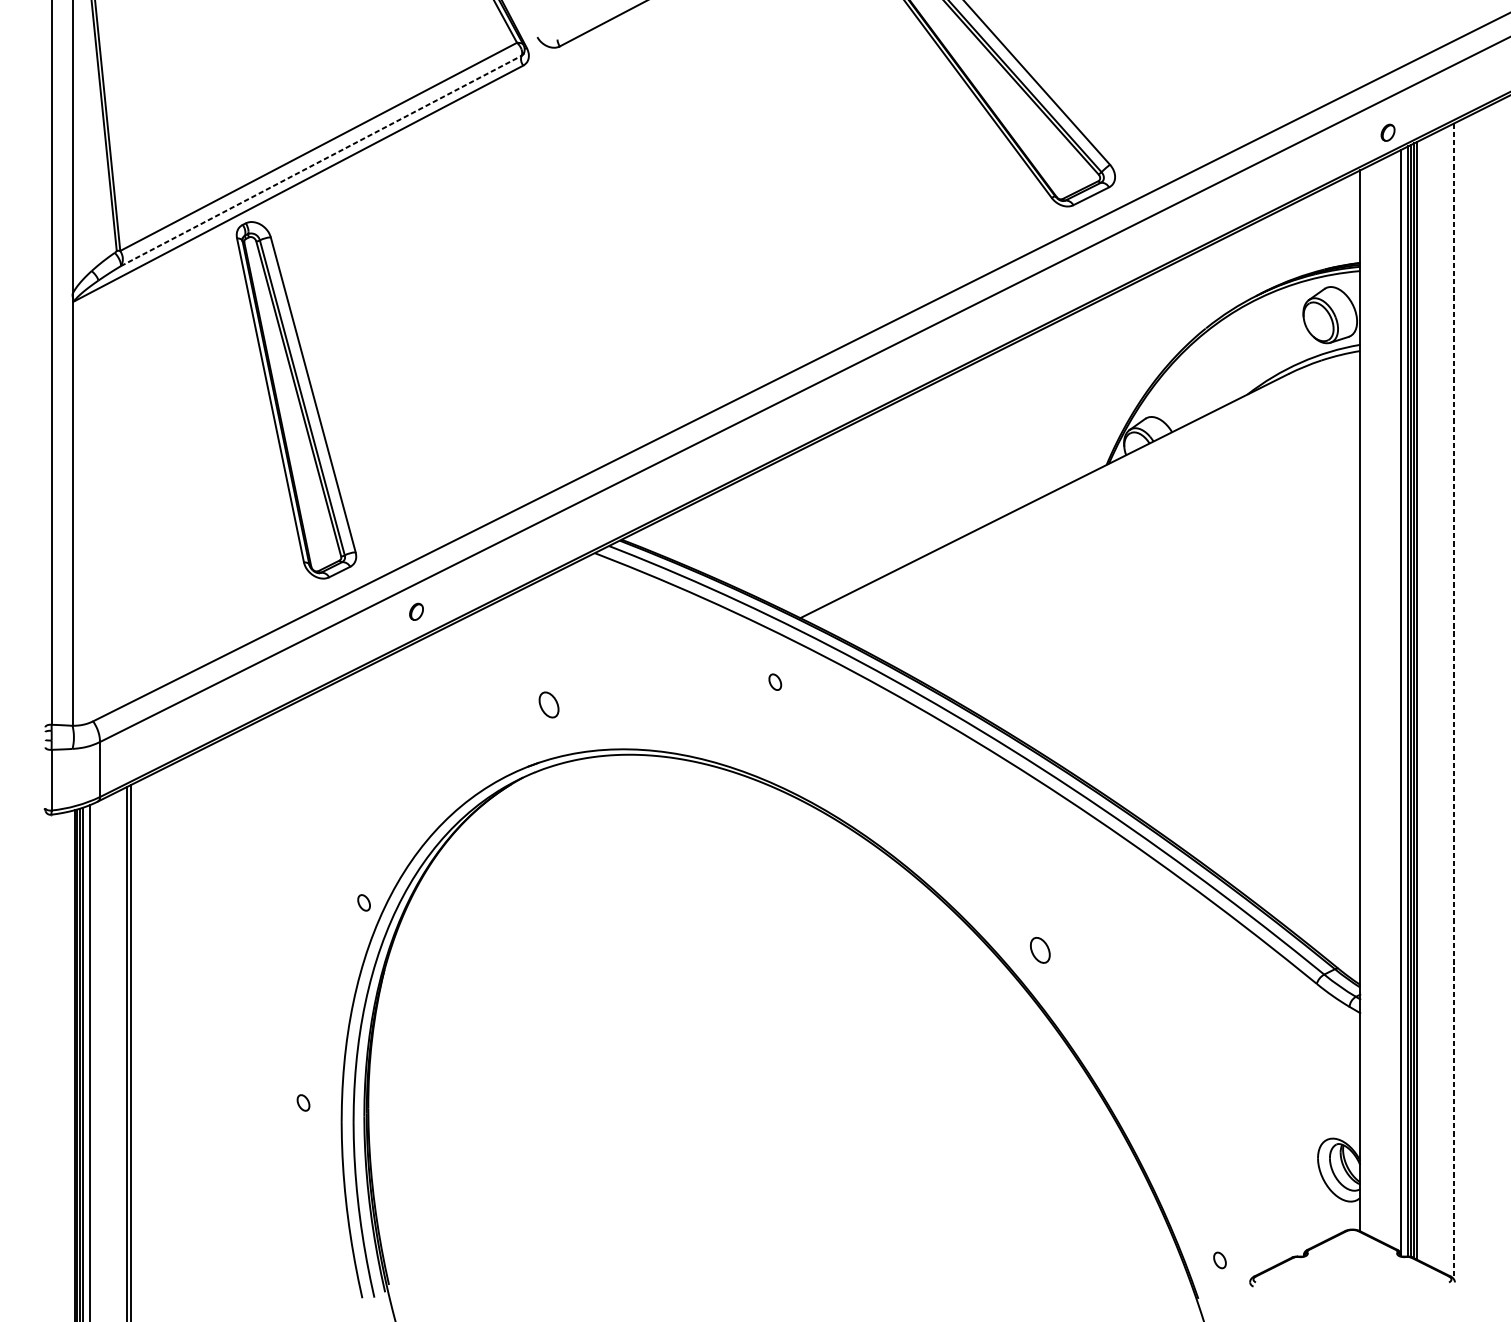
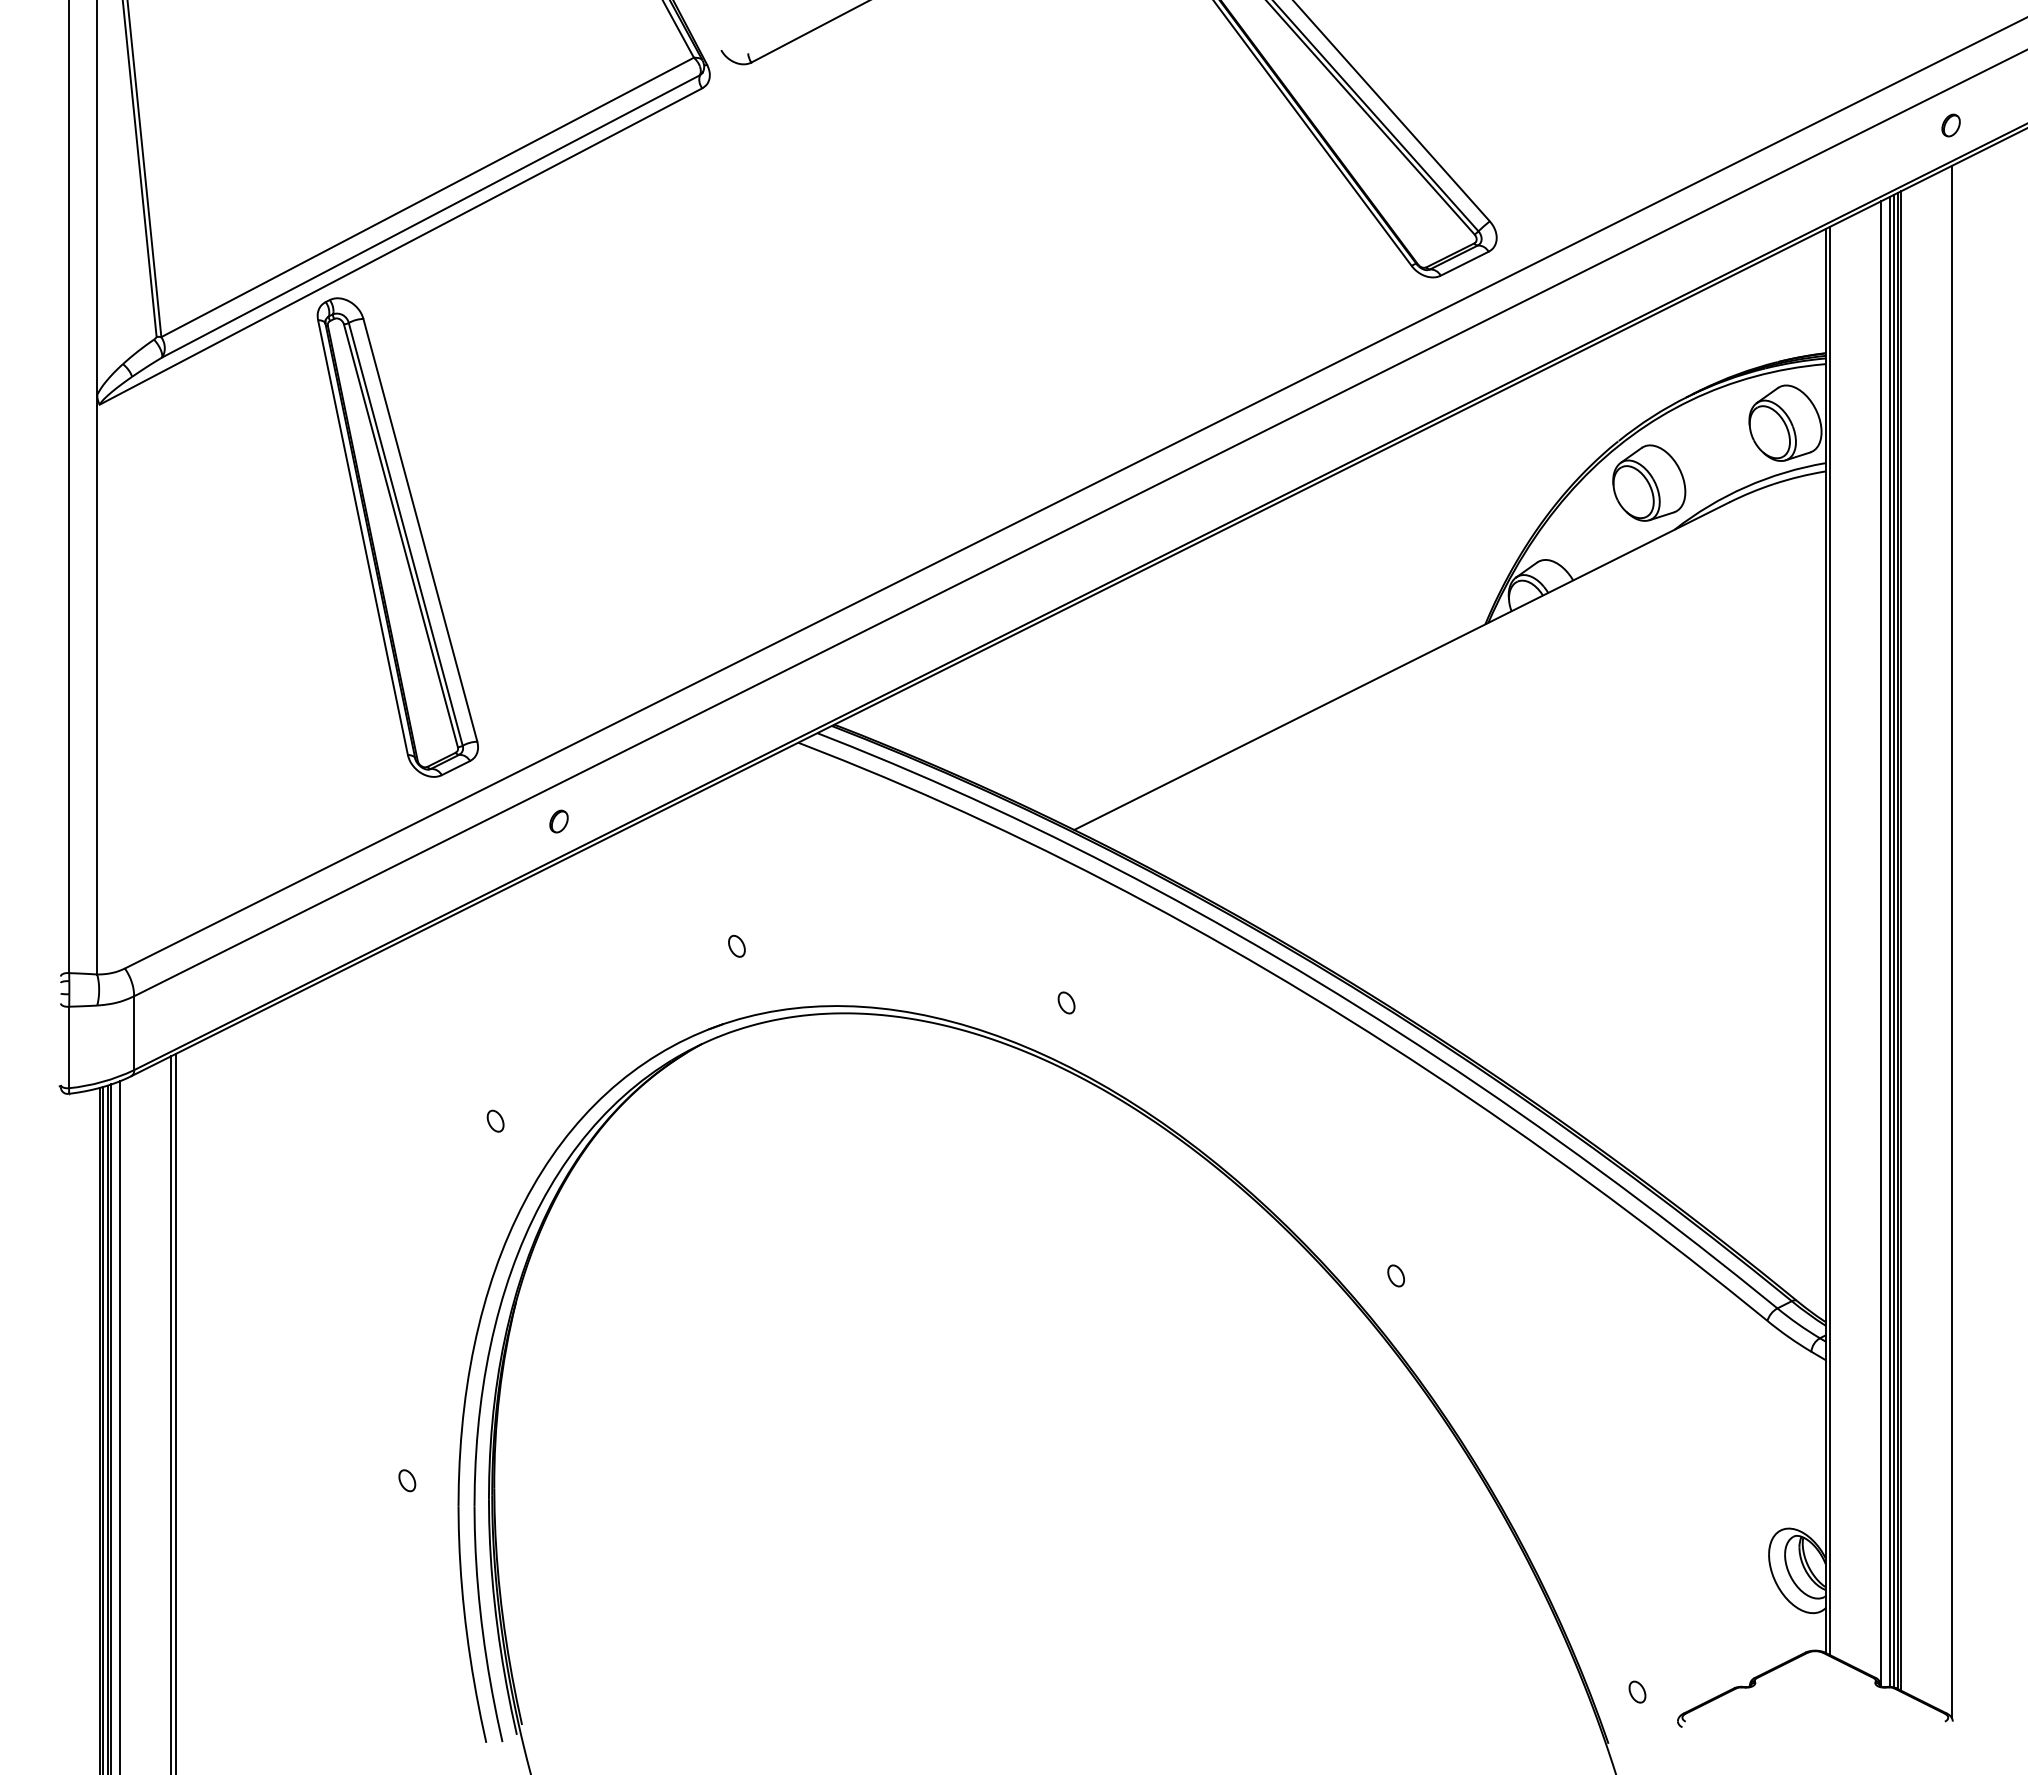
part: (1387, 132) -> (1950, 125), moved
line: (321, 161) -> (431, 216), dashed -> solid
part: (1228, 359) -> (1649, 482), added
part: (775, 681) -> (1066, 1002), moved
line: (1363, 700) -> (1830, 940), added
line: (1453, 701) -> (1951, 942), dashed -> solid
part: (548, 704) -> (736, 945), size x0.62
part: (364, 902) -> (495, 1120), moved
part: (1039, 950) -> (1395, 1275), size x0.62

